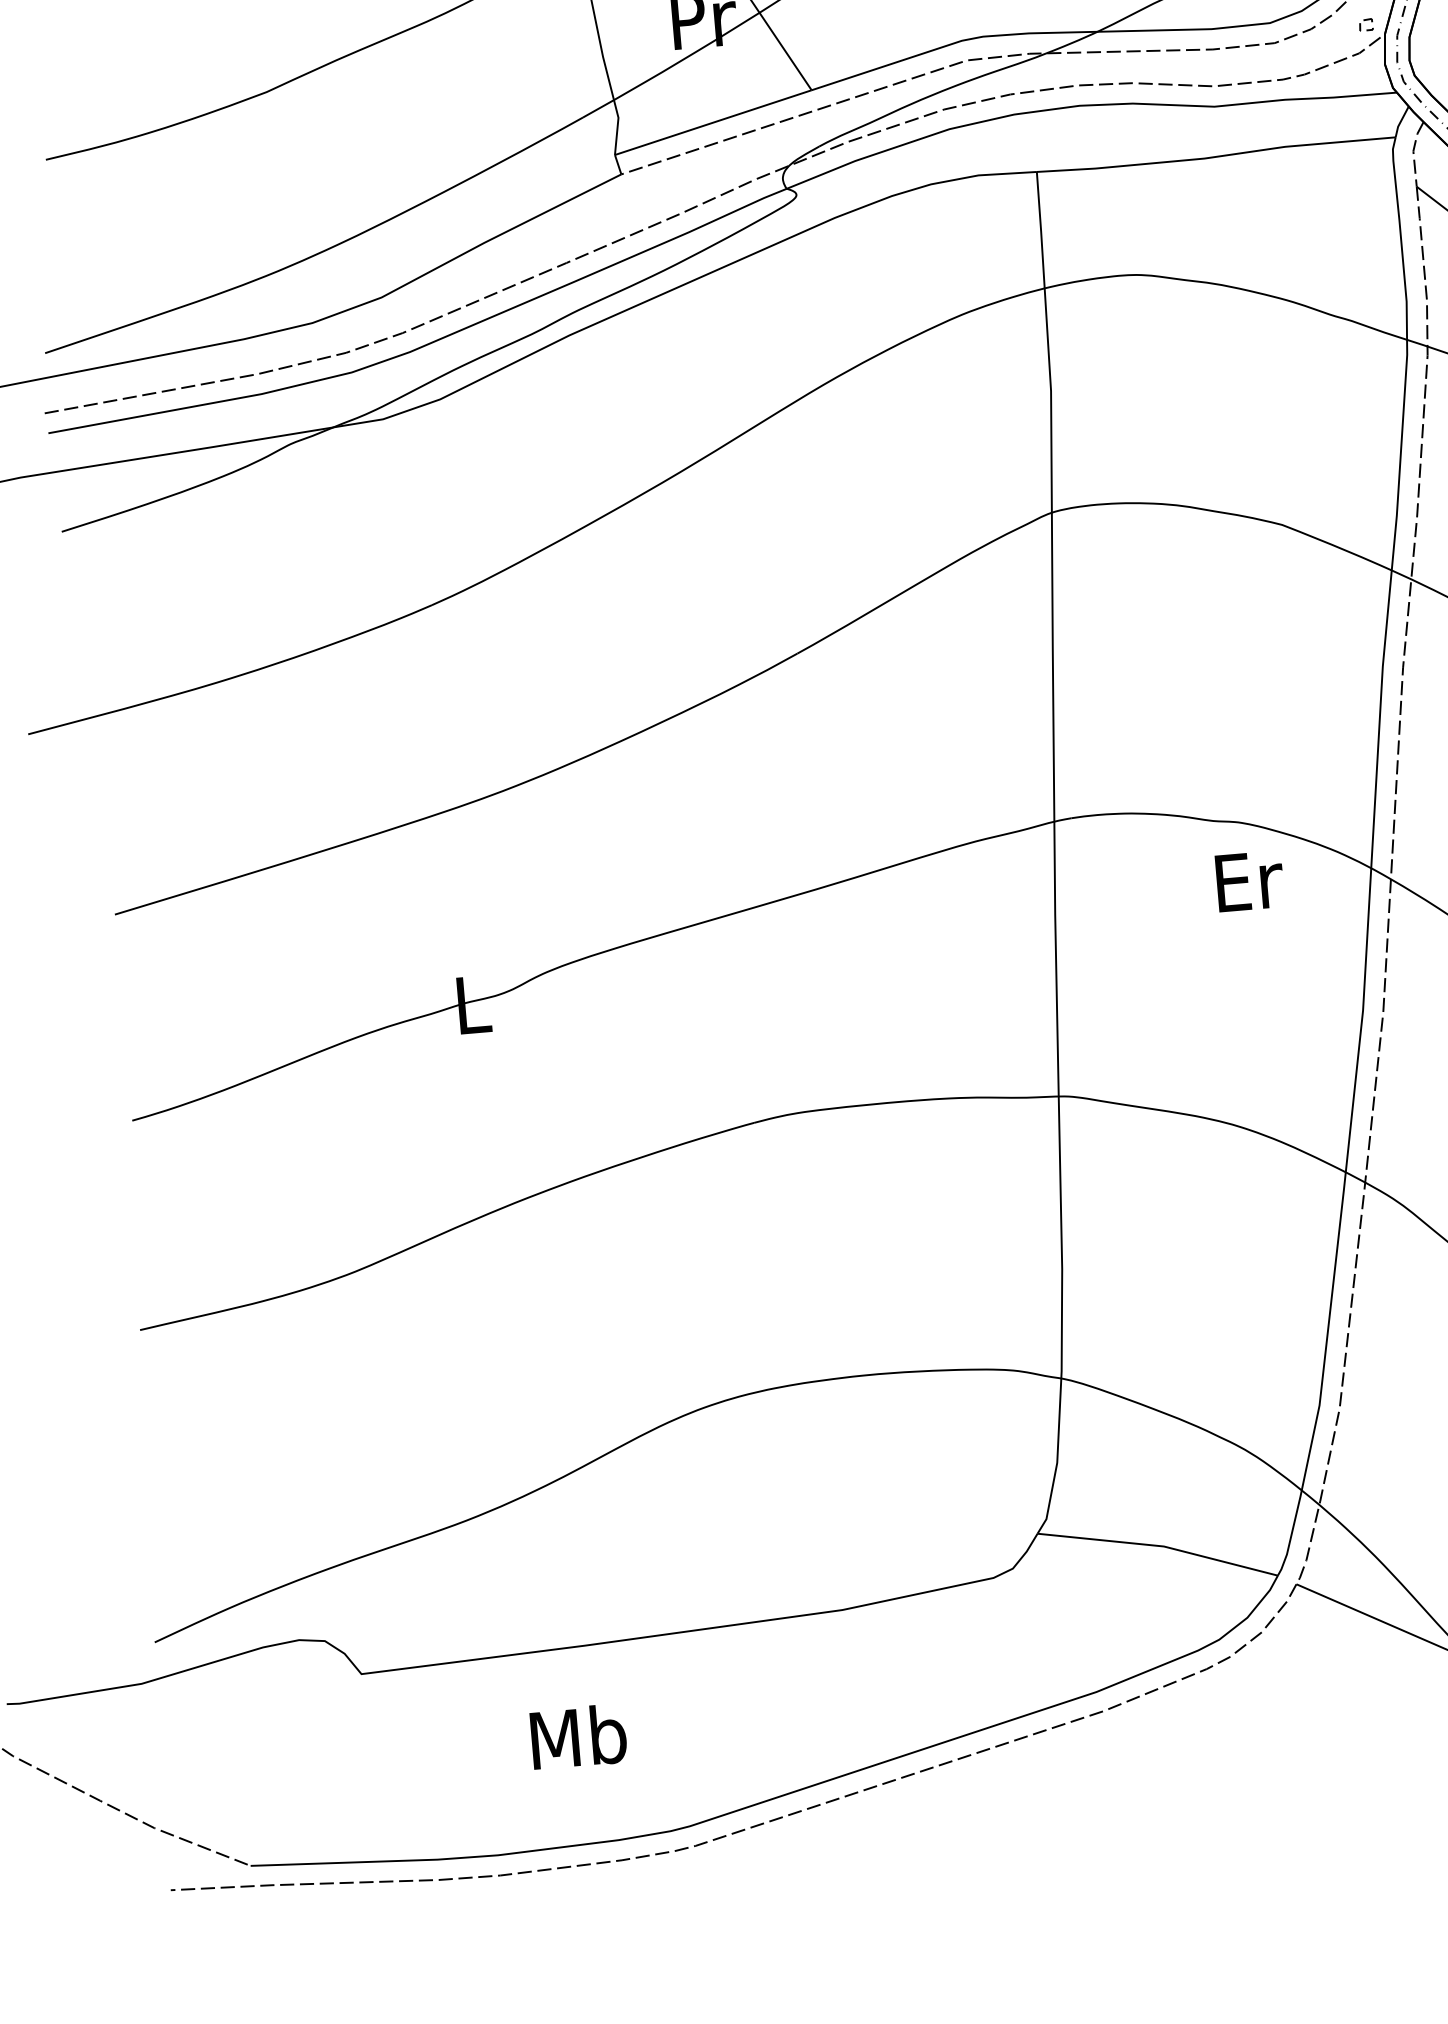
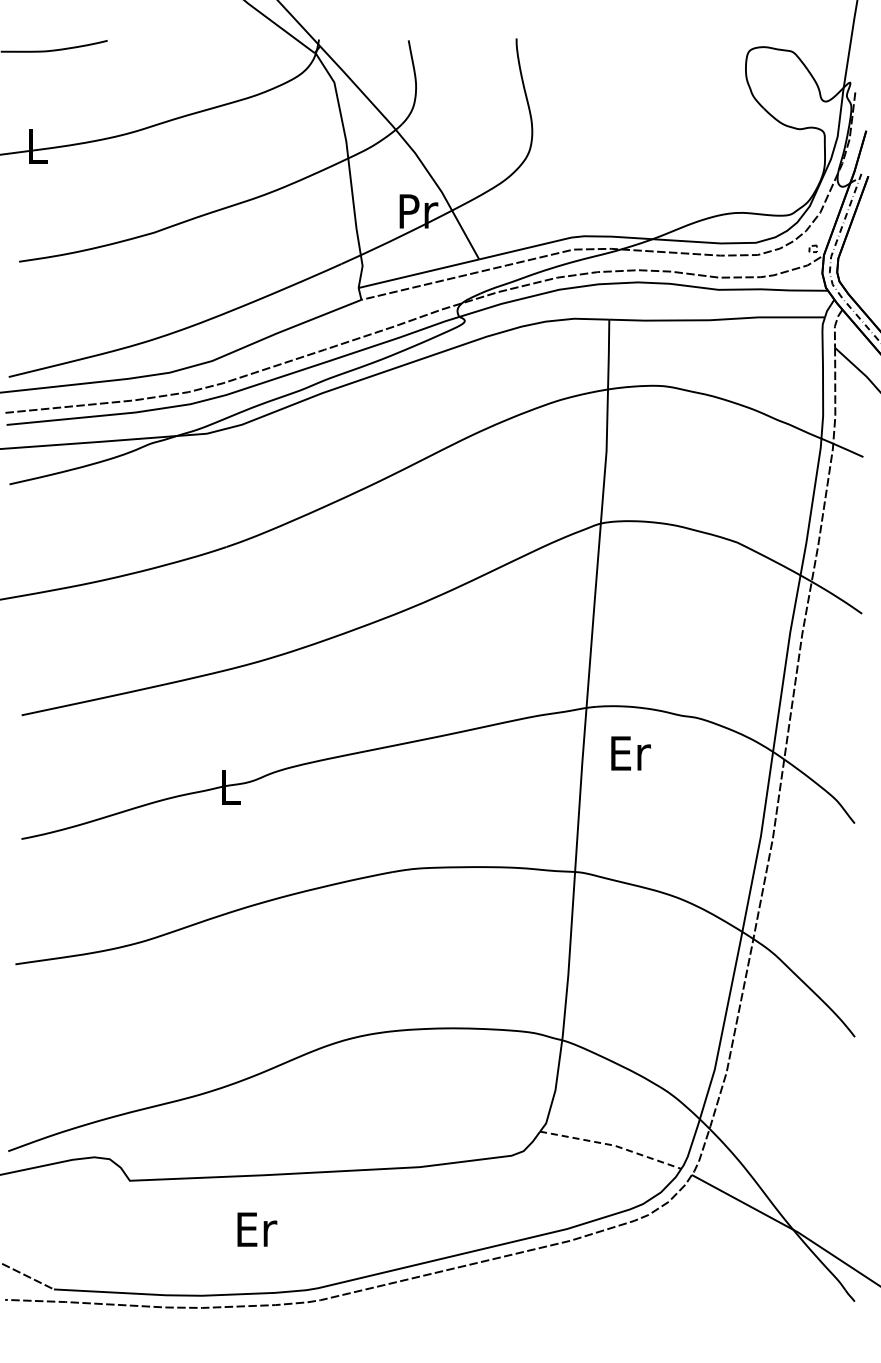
text: (1248, 881) -> (630, 753), moved
line: (1160, 1546) -> (612, 1145), solid -> dashed
text: (579, 1737) -> (256, 1229), Mb -> Er

